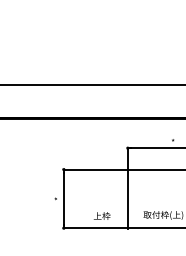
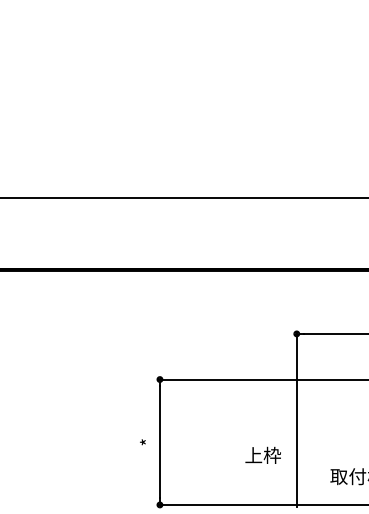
text: (101, 215) -> (261, 454), moved

